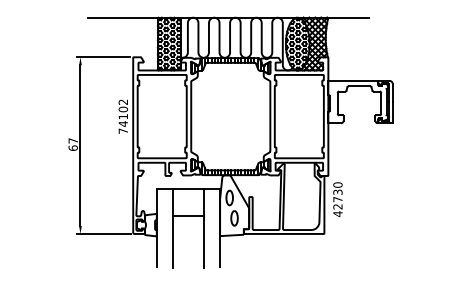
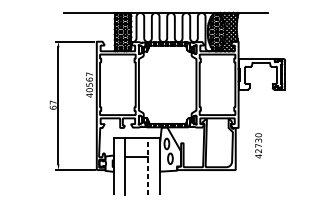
text: (123, 116) -> (89, 84), 74102 -> 40567
text: (337, 199) -> (258, 145), moved
line: (204, 228) -> (148, 166), solid -> dashed

